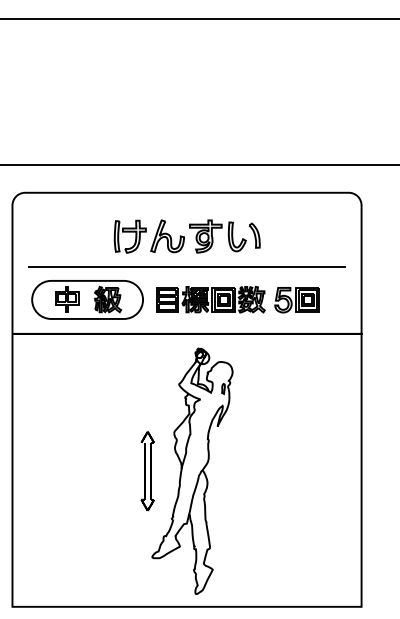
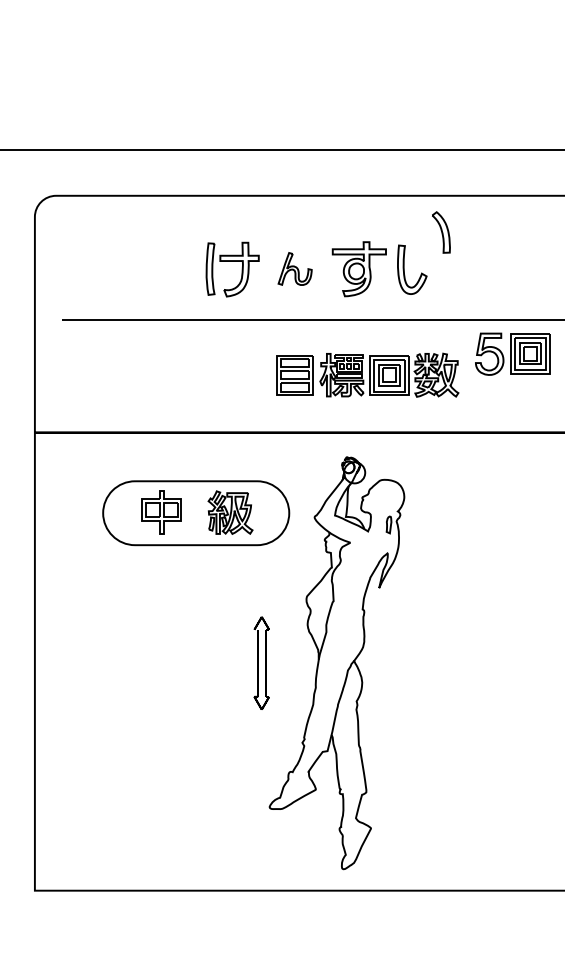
part: (254, 235) -> (441, 232), moved
part: (167, 236) -> (295, 269), size x0.6
part: (87, 299) -> (196, 512), moved
part: (296, 300) -> (511, 354), moved
part: (147, 471) -> (261, 663), size x0.7

